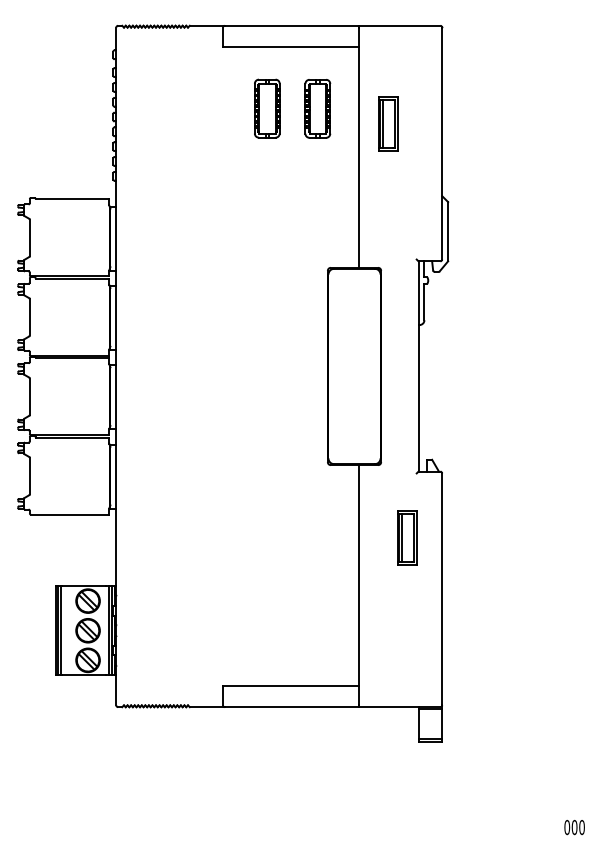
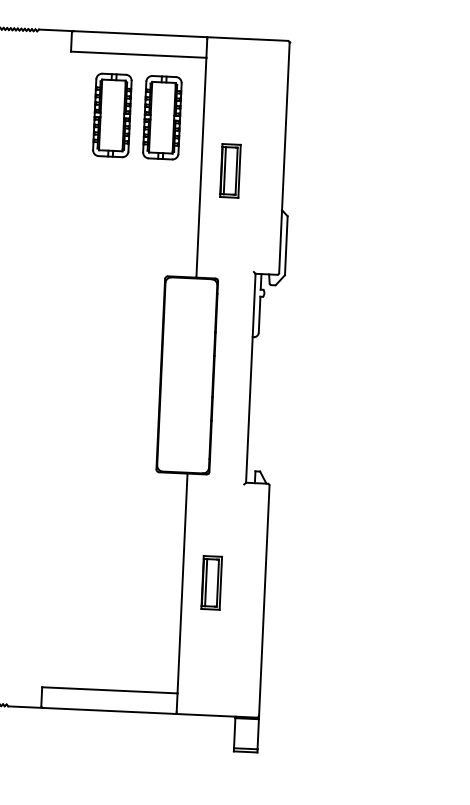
part: (266, 108) -> (111, 115), size x1.43
part: (317, 108) -> (162, 117), size x1.43
part: (388, 123) -> (230, 170), moved
part: (407, 537) -> (211, 582), moved

